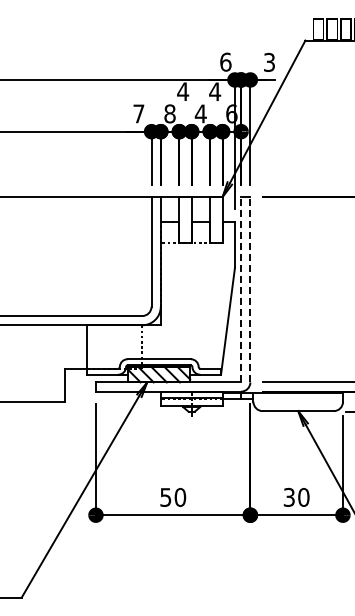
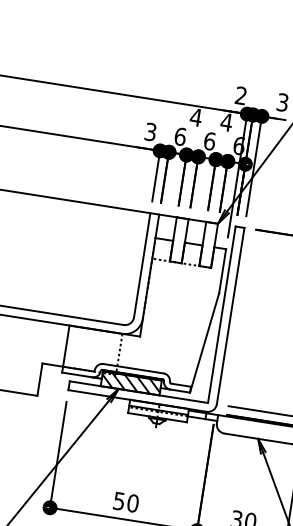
text: (225, 61) -> (241, 95), 6 -> 2
text: (138, 113) -> (150, 131), 7 -> 3
text: (169, 113) -> (179, 136), 8 -> 6
text: (200, 113) -> (209, 140), 4 -> 6
line: (241, 289) -> (222, 314), dashed -> solid
line: (250, 289) -> (230, 315), dashed -> solid

